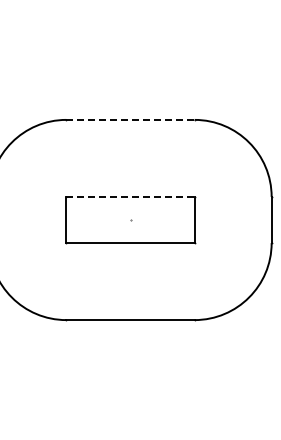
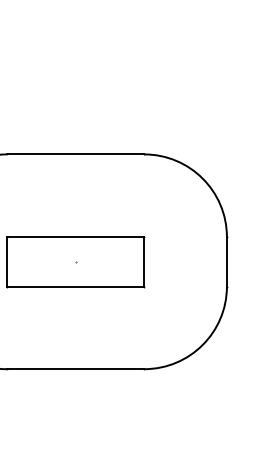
line: (130, 119) -> (75, 154), dashed -> solid
line: (130, 196) -> (75, 236), dashed -> solid

